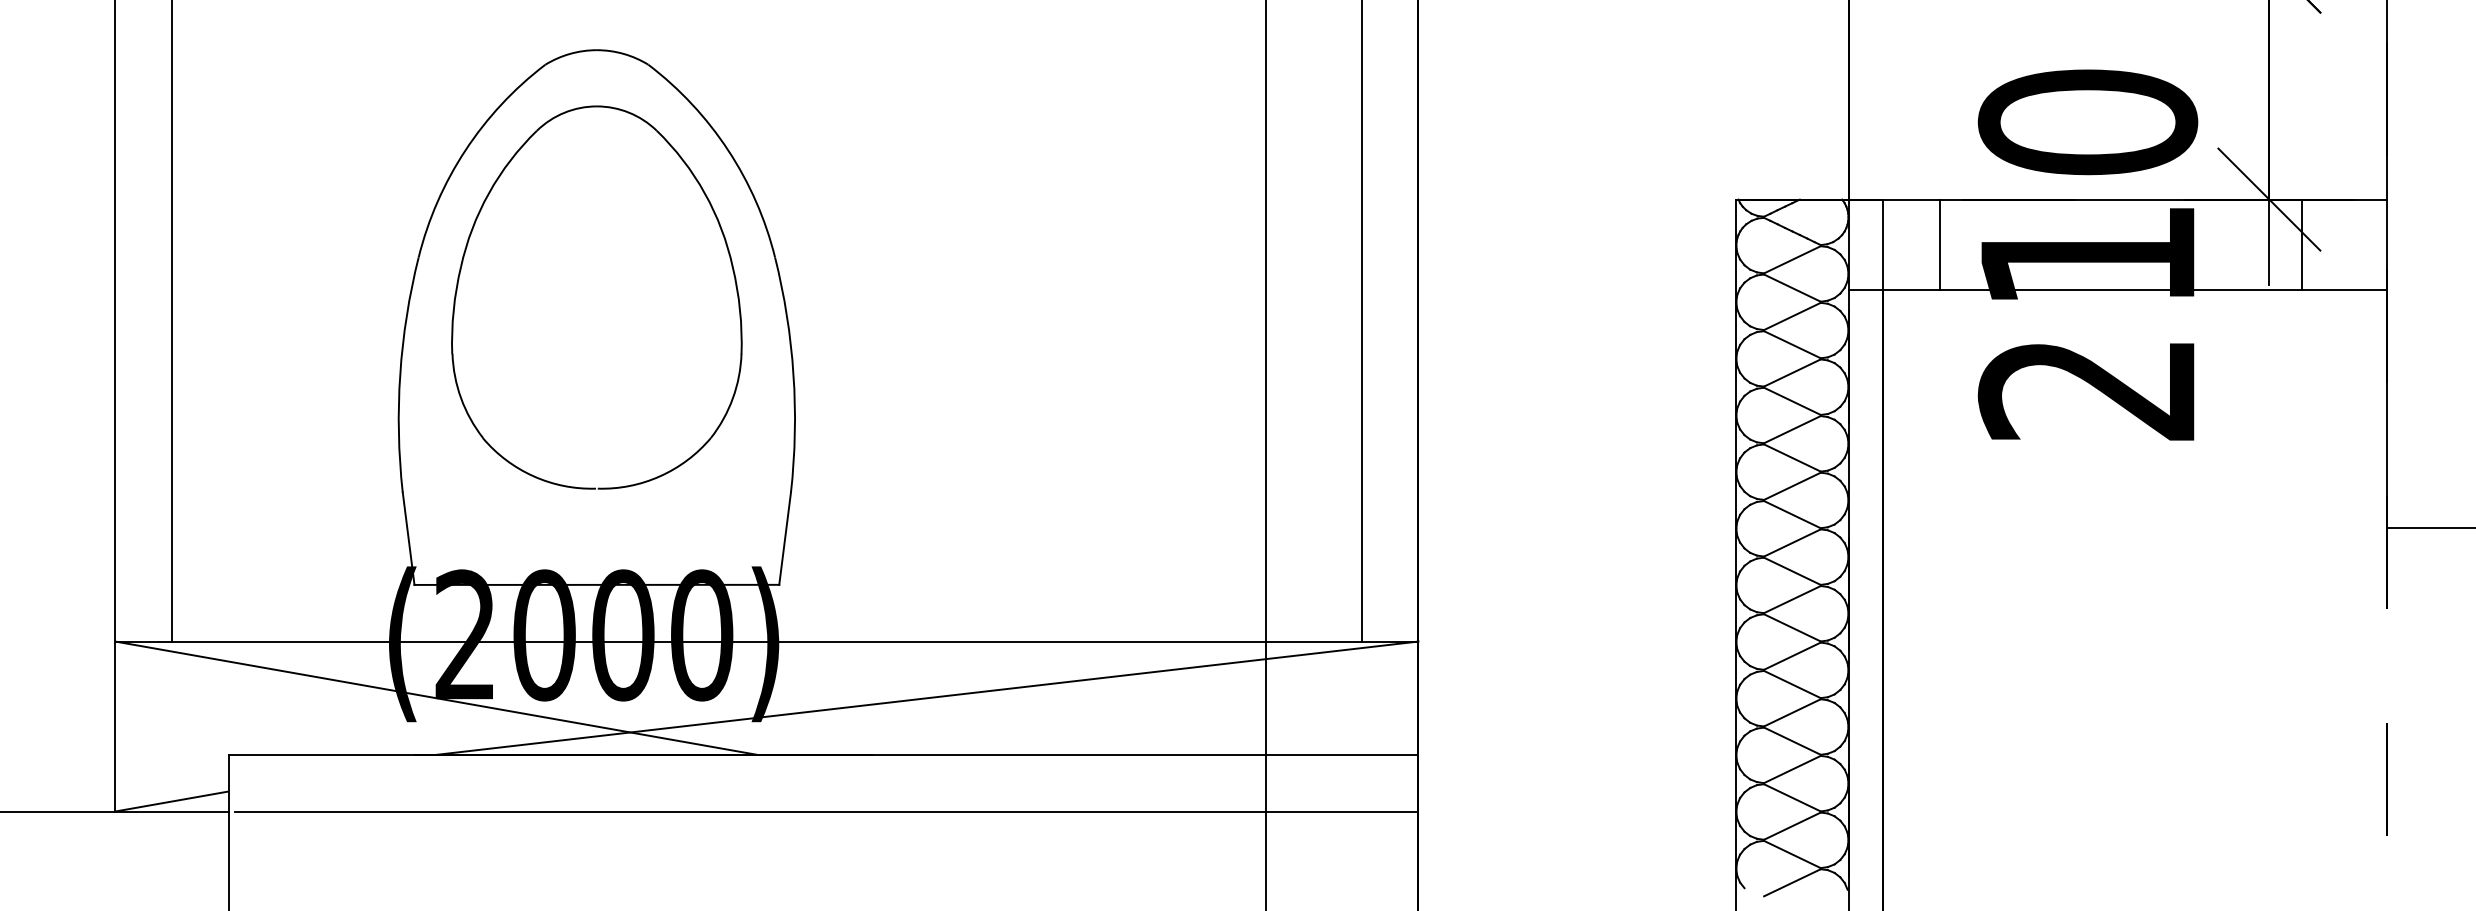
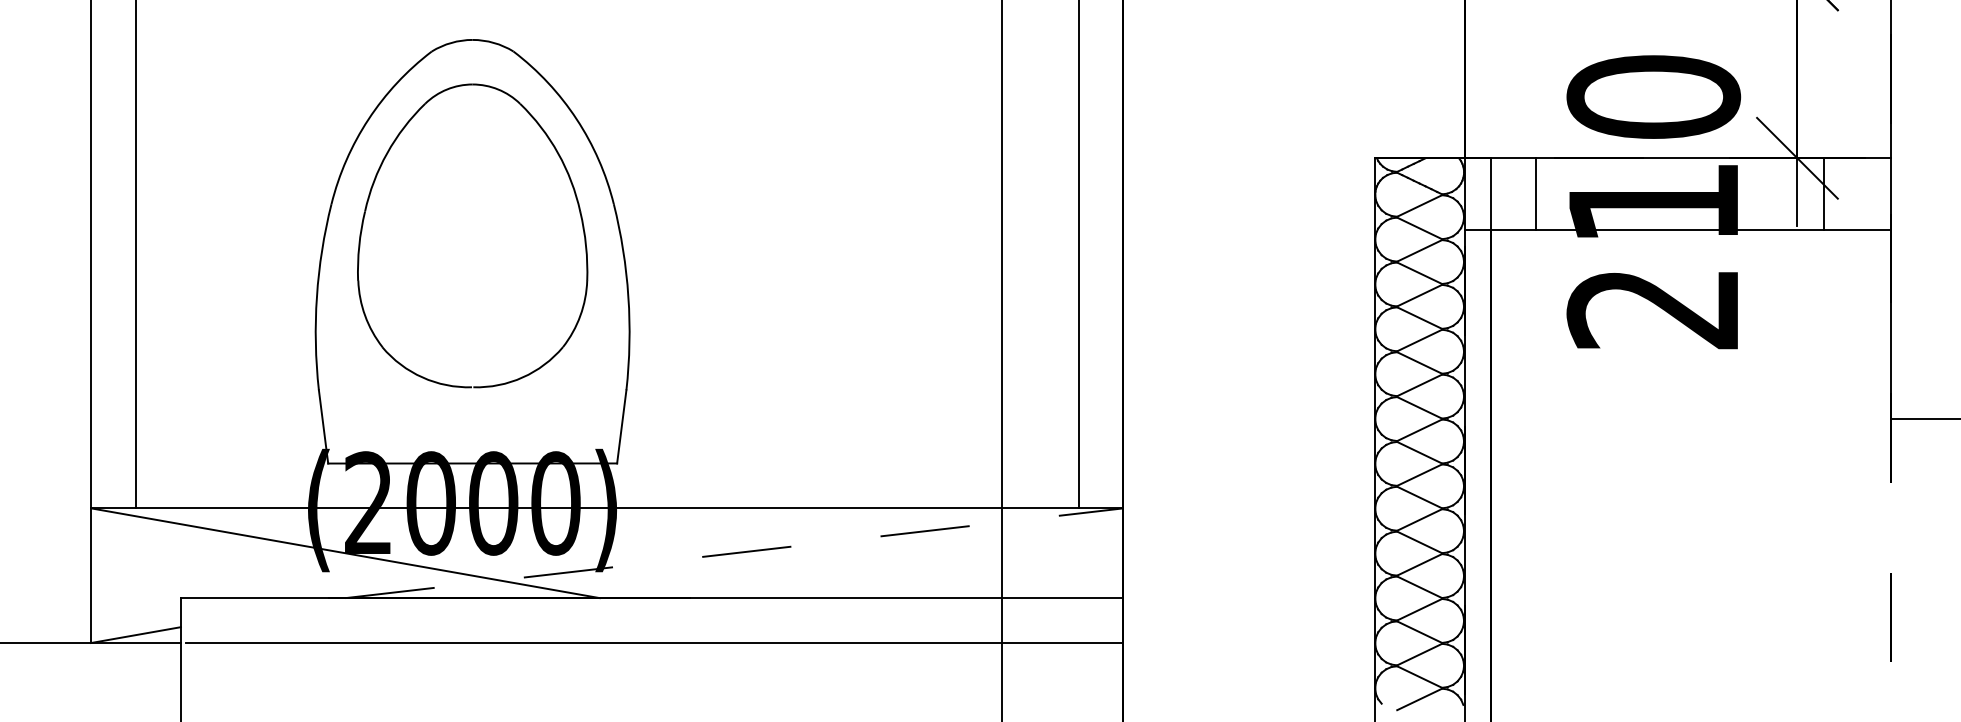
line: (927, 698) -> (734, 553), solid -> dashed

